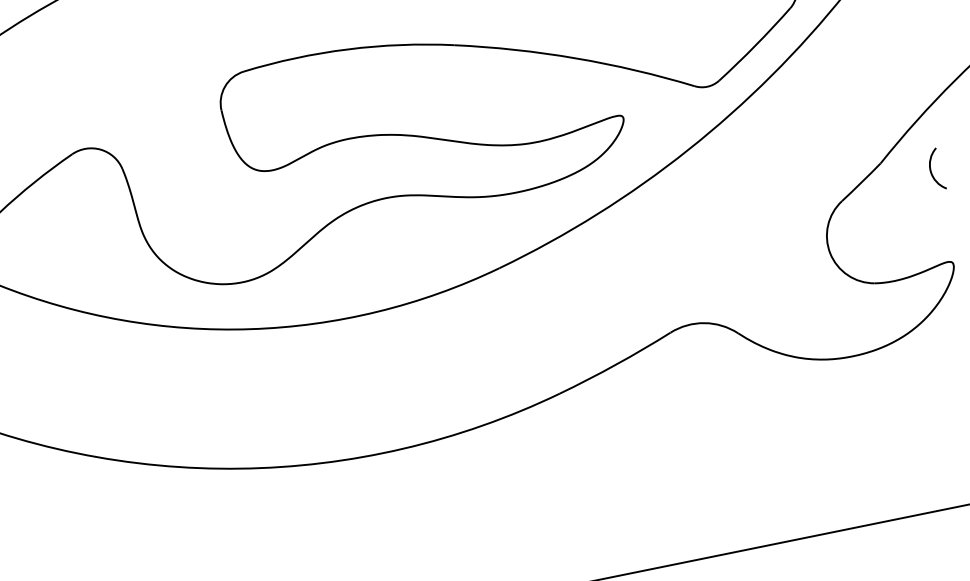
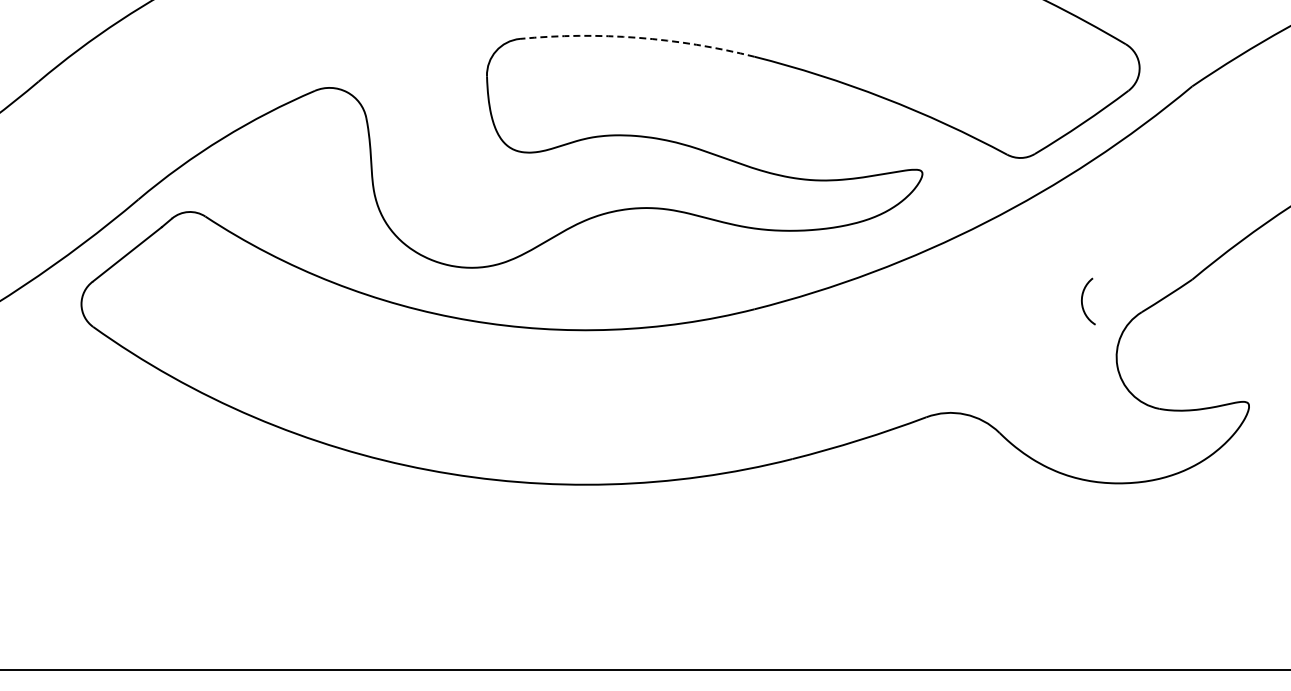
arc: (348, 49) -> (638, 37), solid -> dashed
arc: (931, 170) -> (1082, 301), moved

